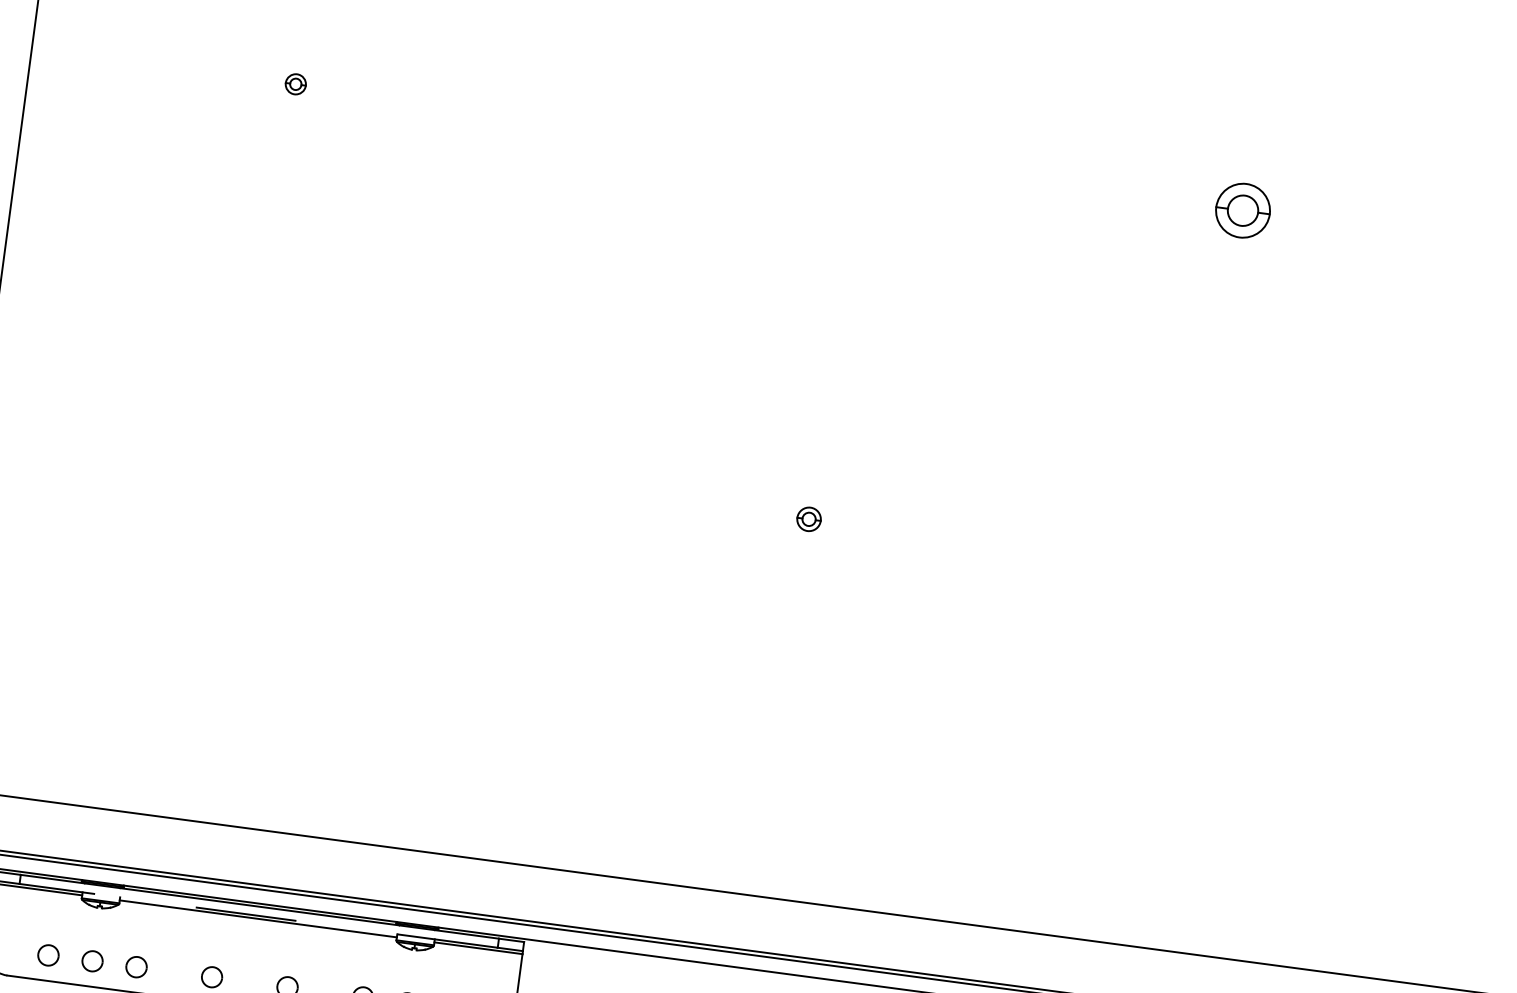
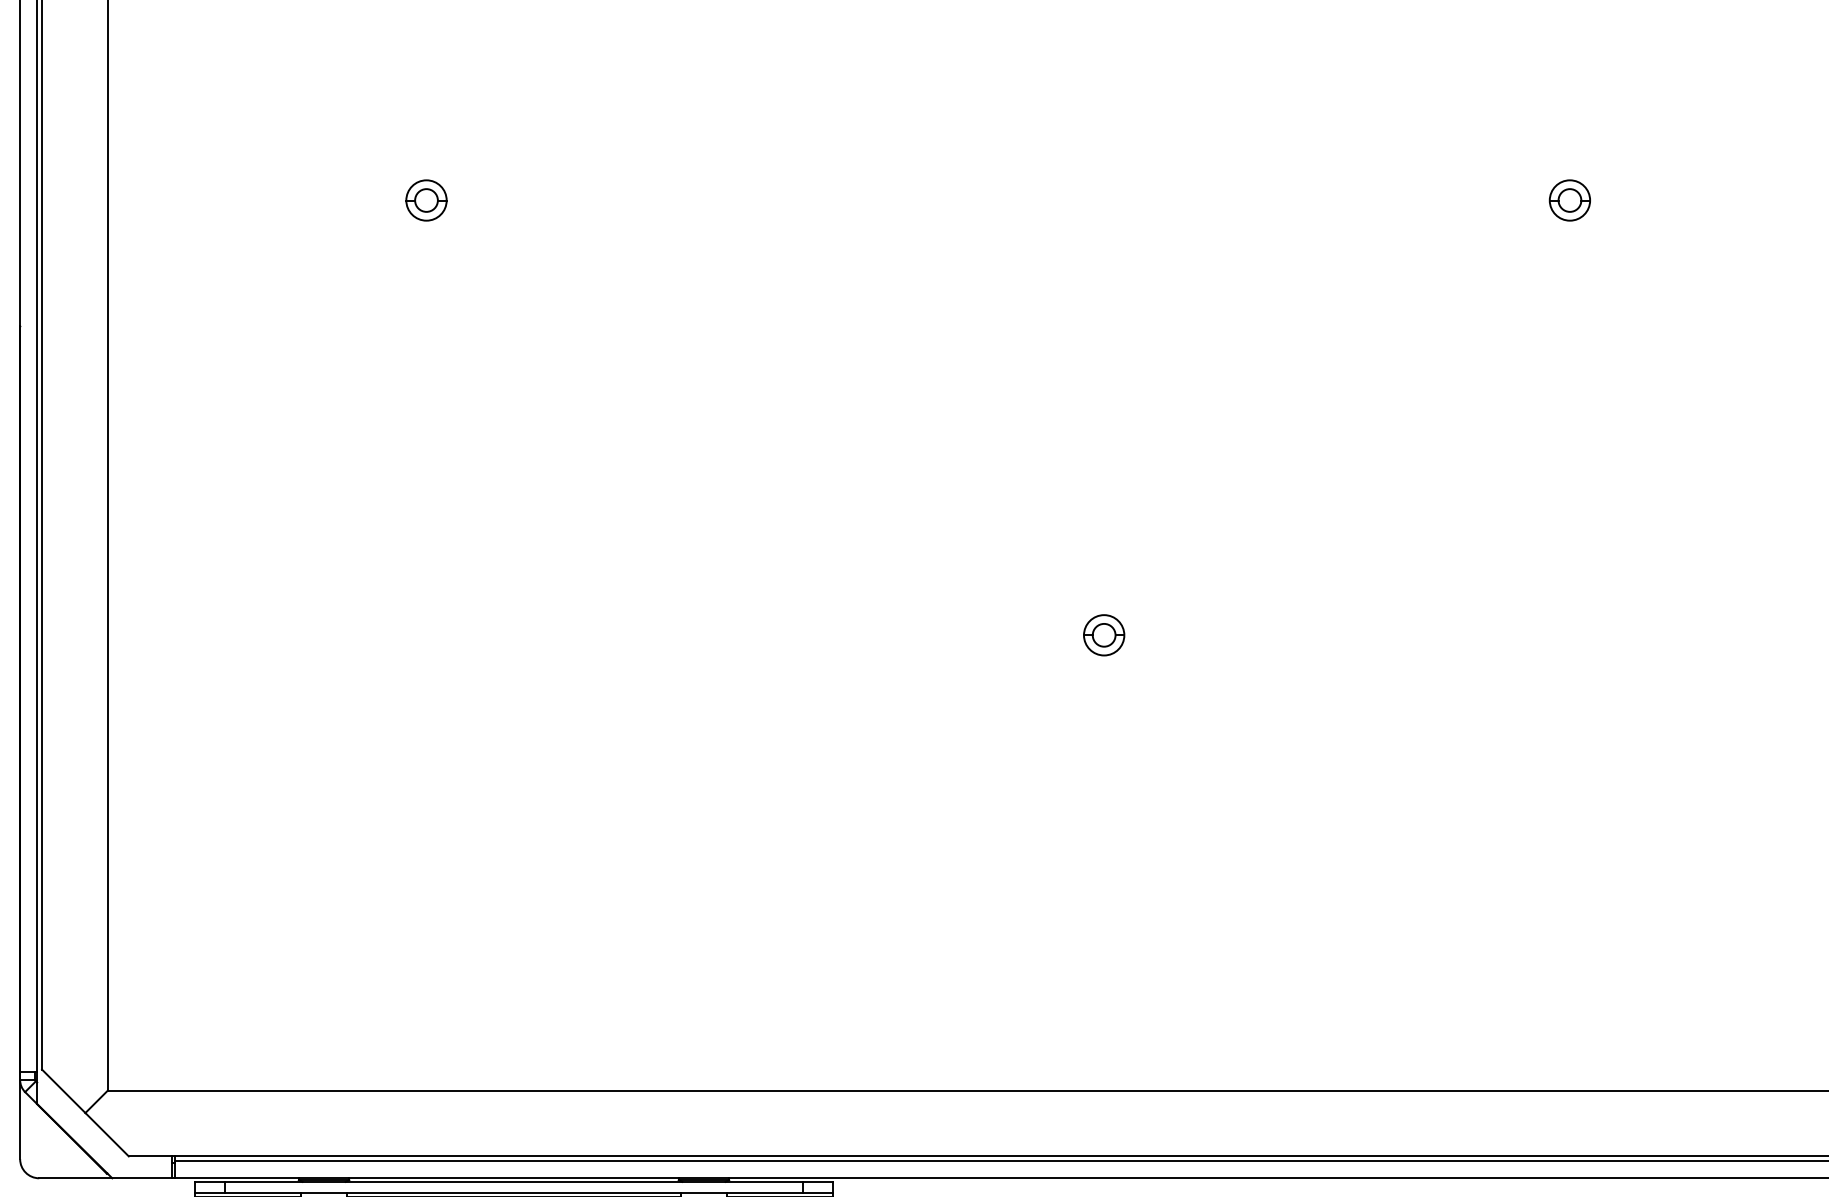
part: (295, 84) -> (426, 200), size x1.67
part: (1242, 210) -> (1569, 200), size x0.62
part: (809, 519) -> (1104, 635), size x1.43
line: (259, 915) -> (514, 1192), dashed -> solid

